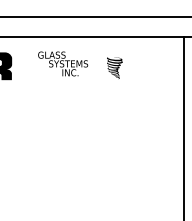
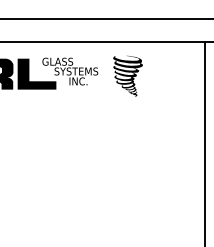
fill: (32, 66) -> (36, 74), added
part: (114, 67) -> (127, 75), size x1.67

